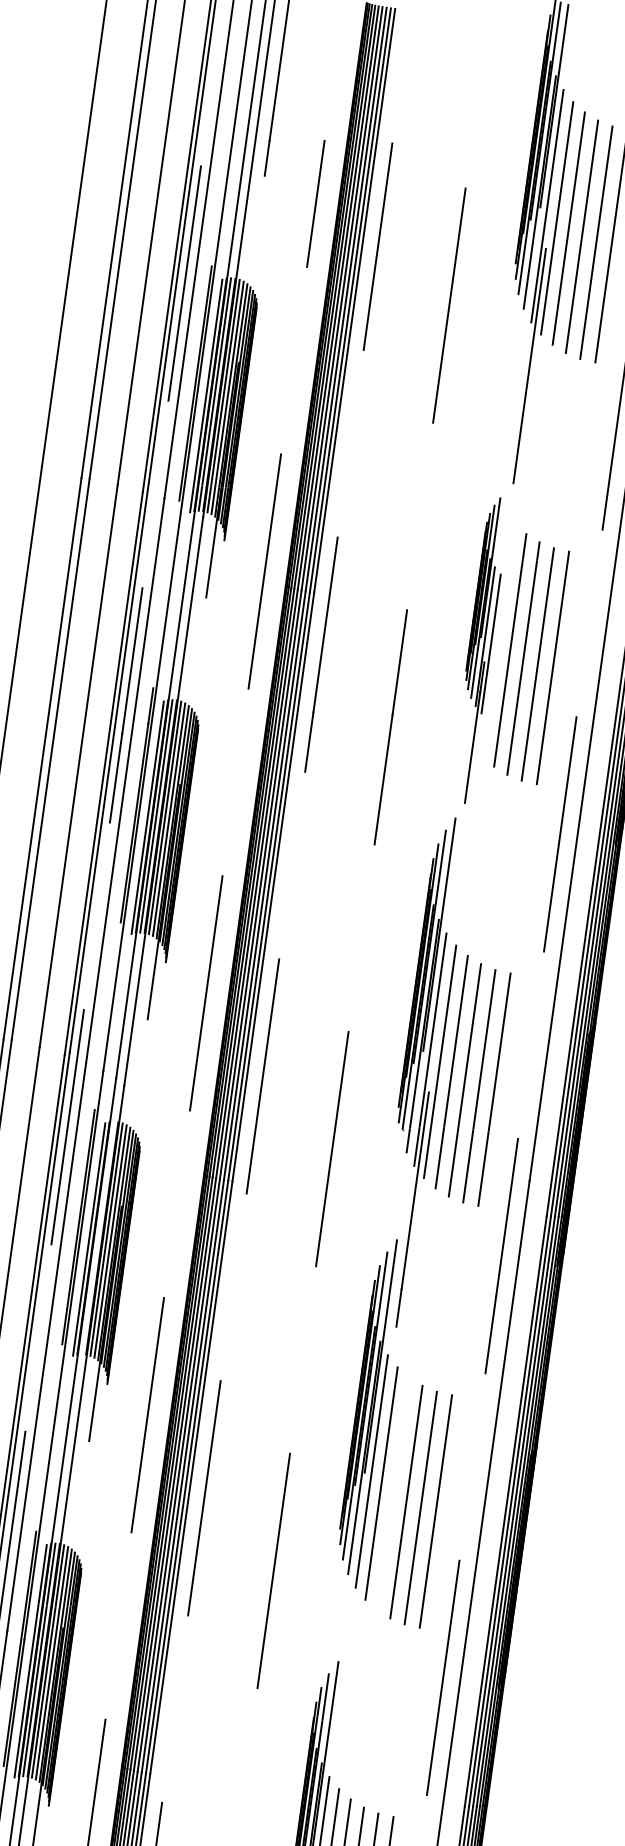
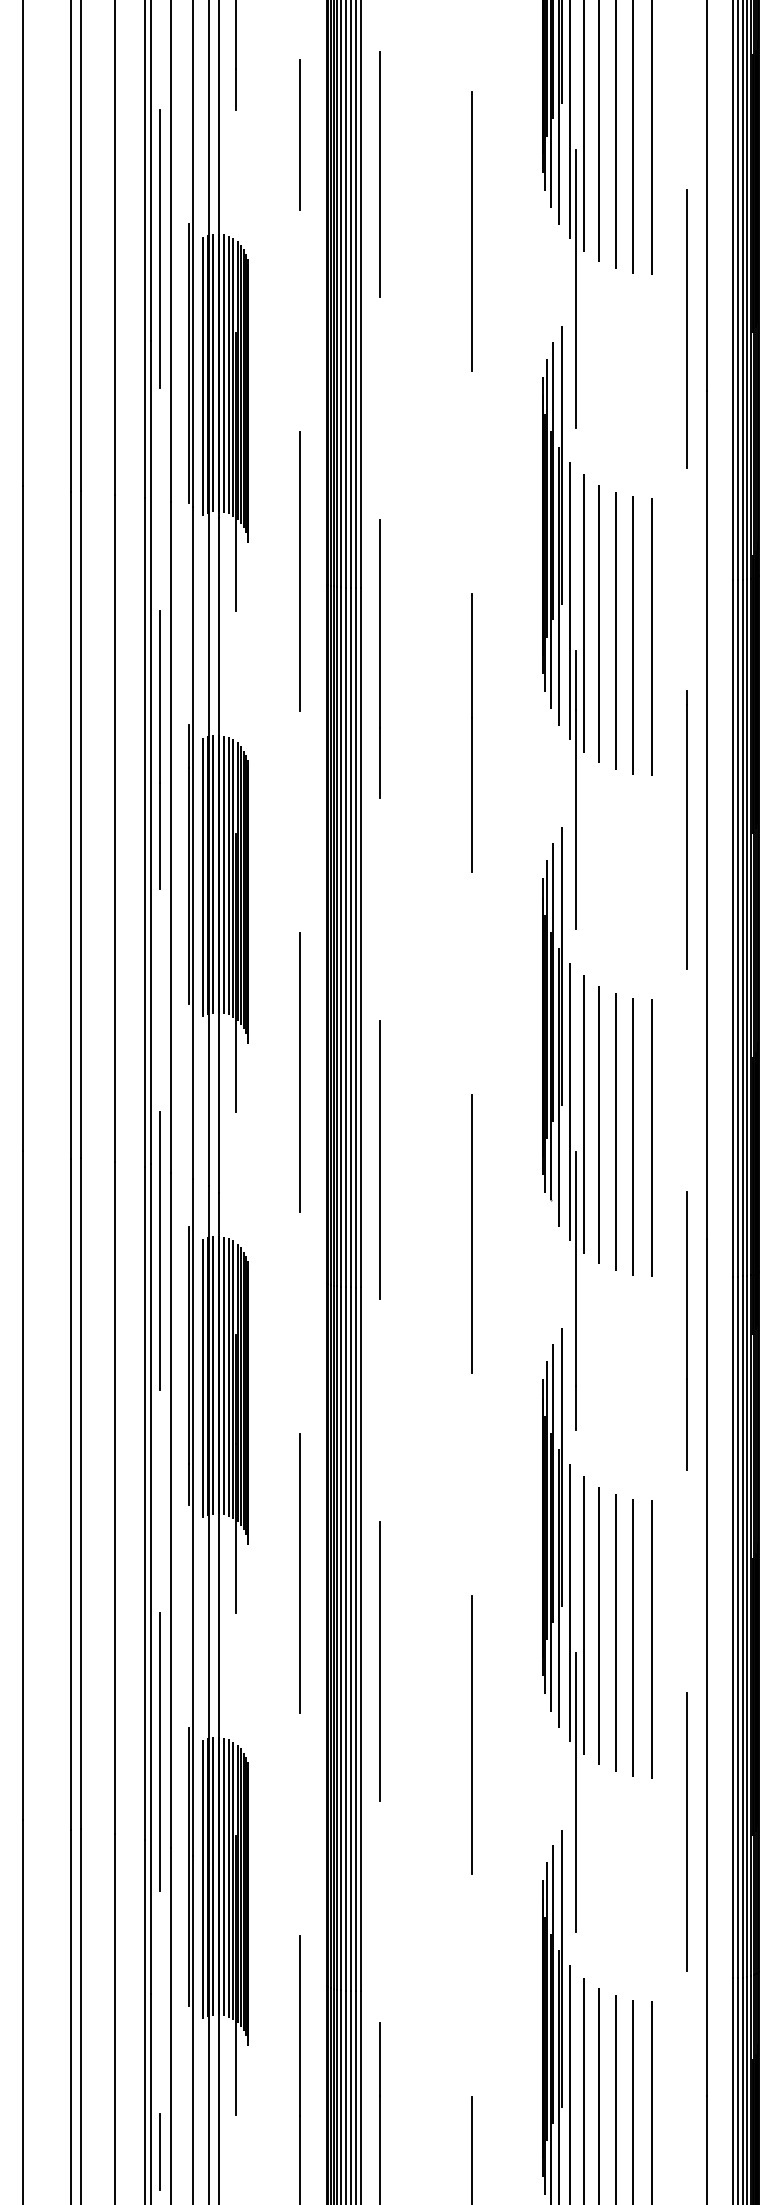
part: (479, 649) -> (563, 627), size x1.67
line: (98, 1238) -> (213, 1375), added
line: (392, 1493) -> (598, 1625), added
line: (354, 1631) -> (575, 1792), added

